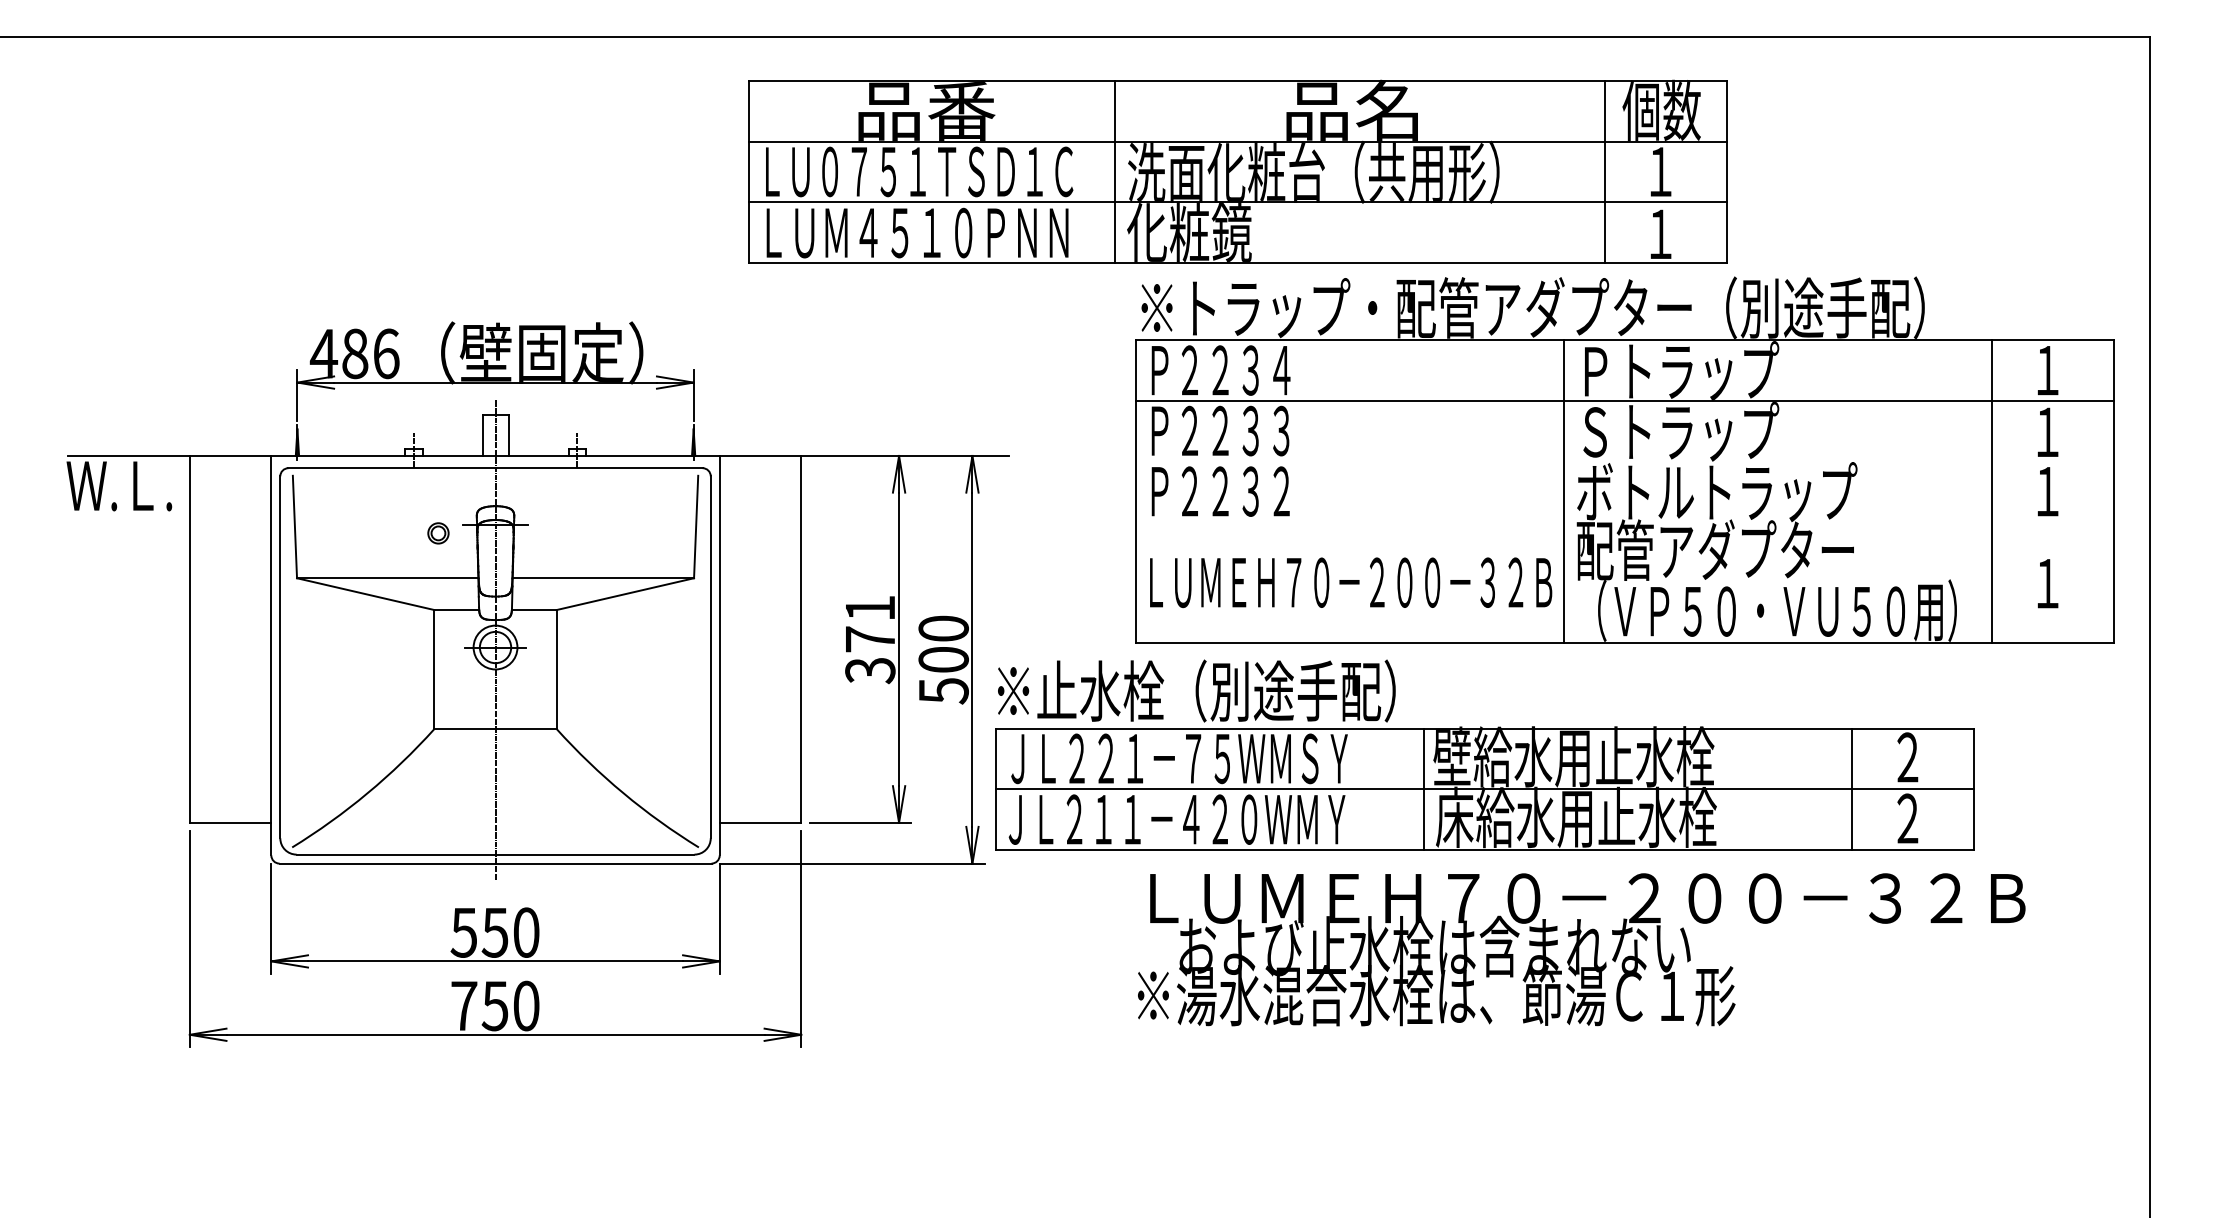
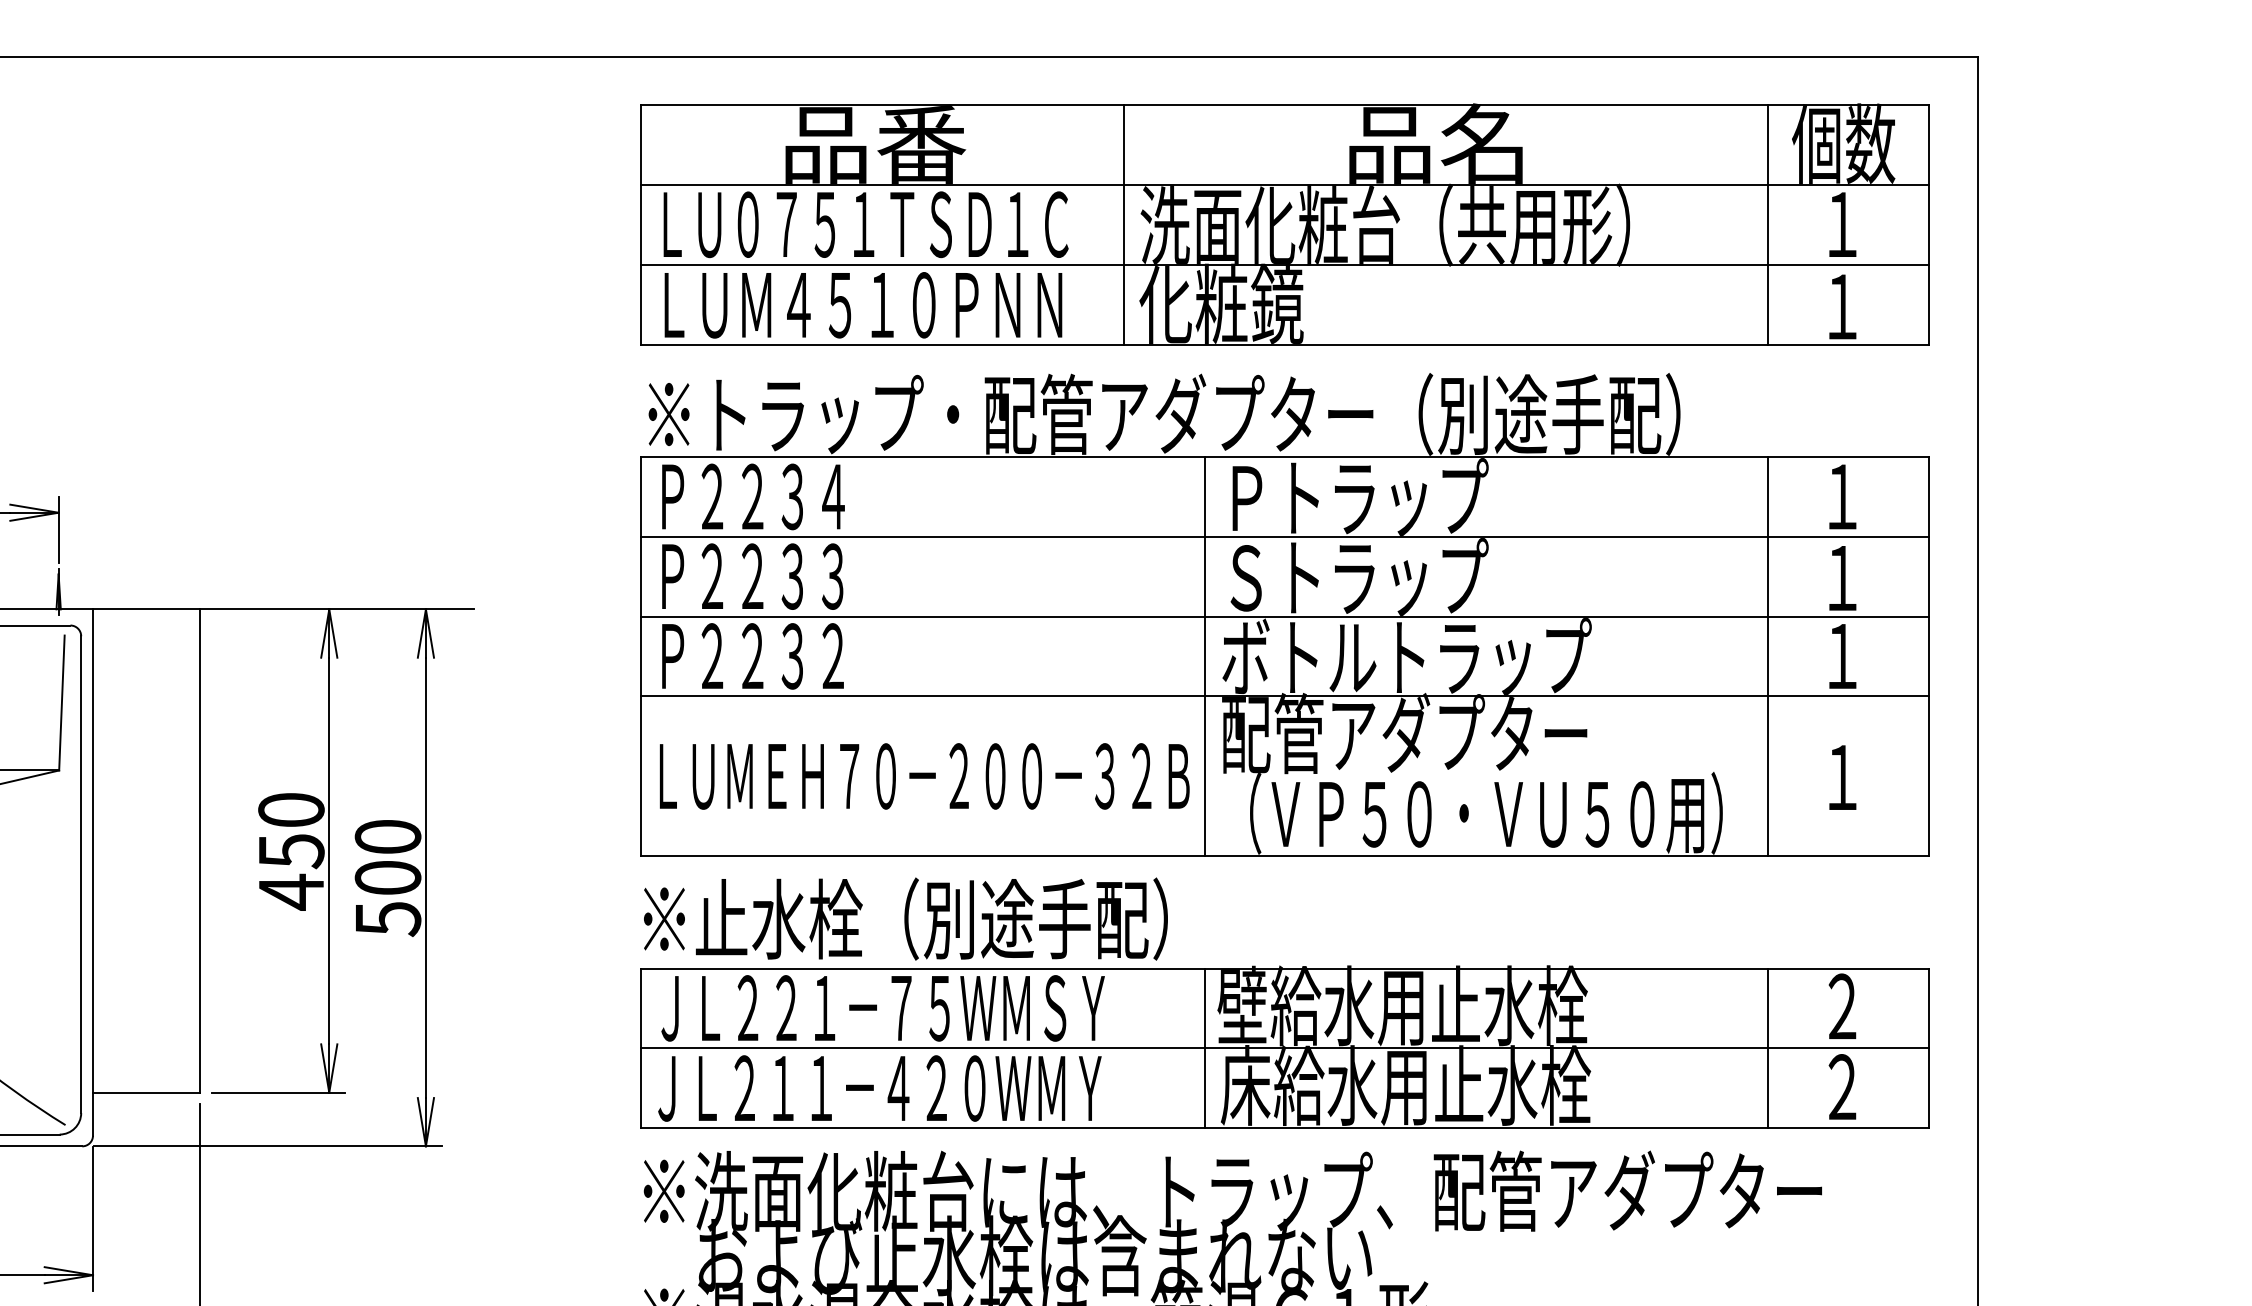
part: (1237, 171) -> (1284, 224), moved
line: (1624, 461) -> (1284, 616), added
line: (1624, 522) -> (1284, 697), added
text: (870, 639) -> (291, 851), 371 -> 450
part: (1484, 754) -> (1284, 1002), moved
text: (1584, 897) -> (1232, 1191), ＬＵＭＥＨ７０－２００－３２Ｂ -> ※洗面化粧台には、トラップ、配管アダプター

